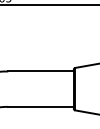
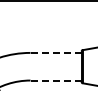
line: (41, 70) -> (56, 52), solid -> dashed
line: (41, 106) -> (56, 80), solid -> dashed

